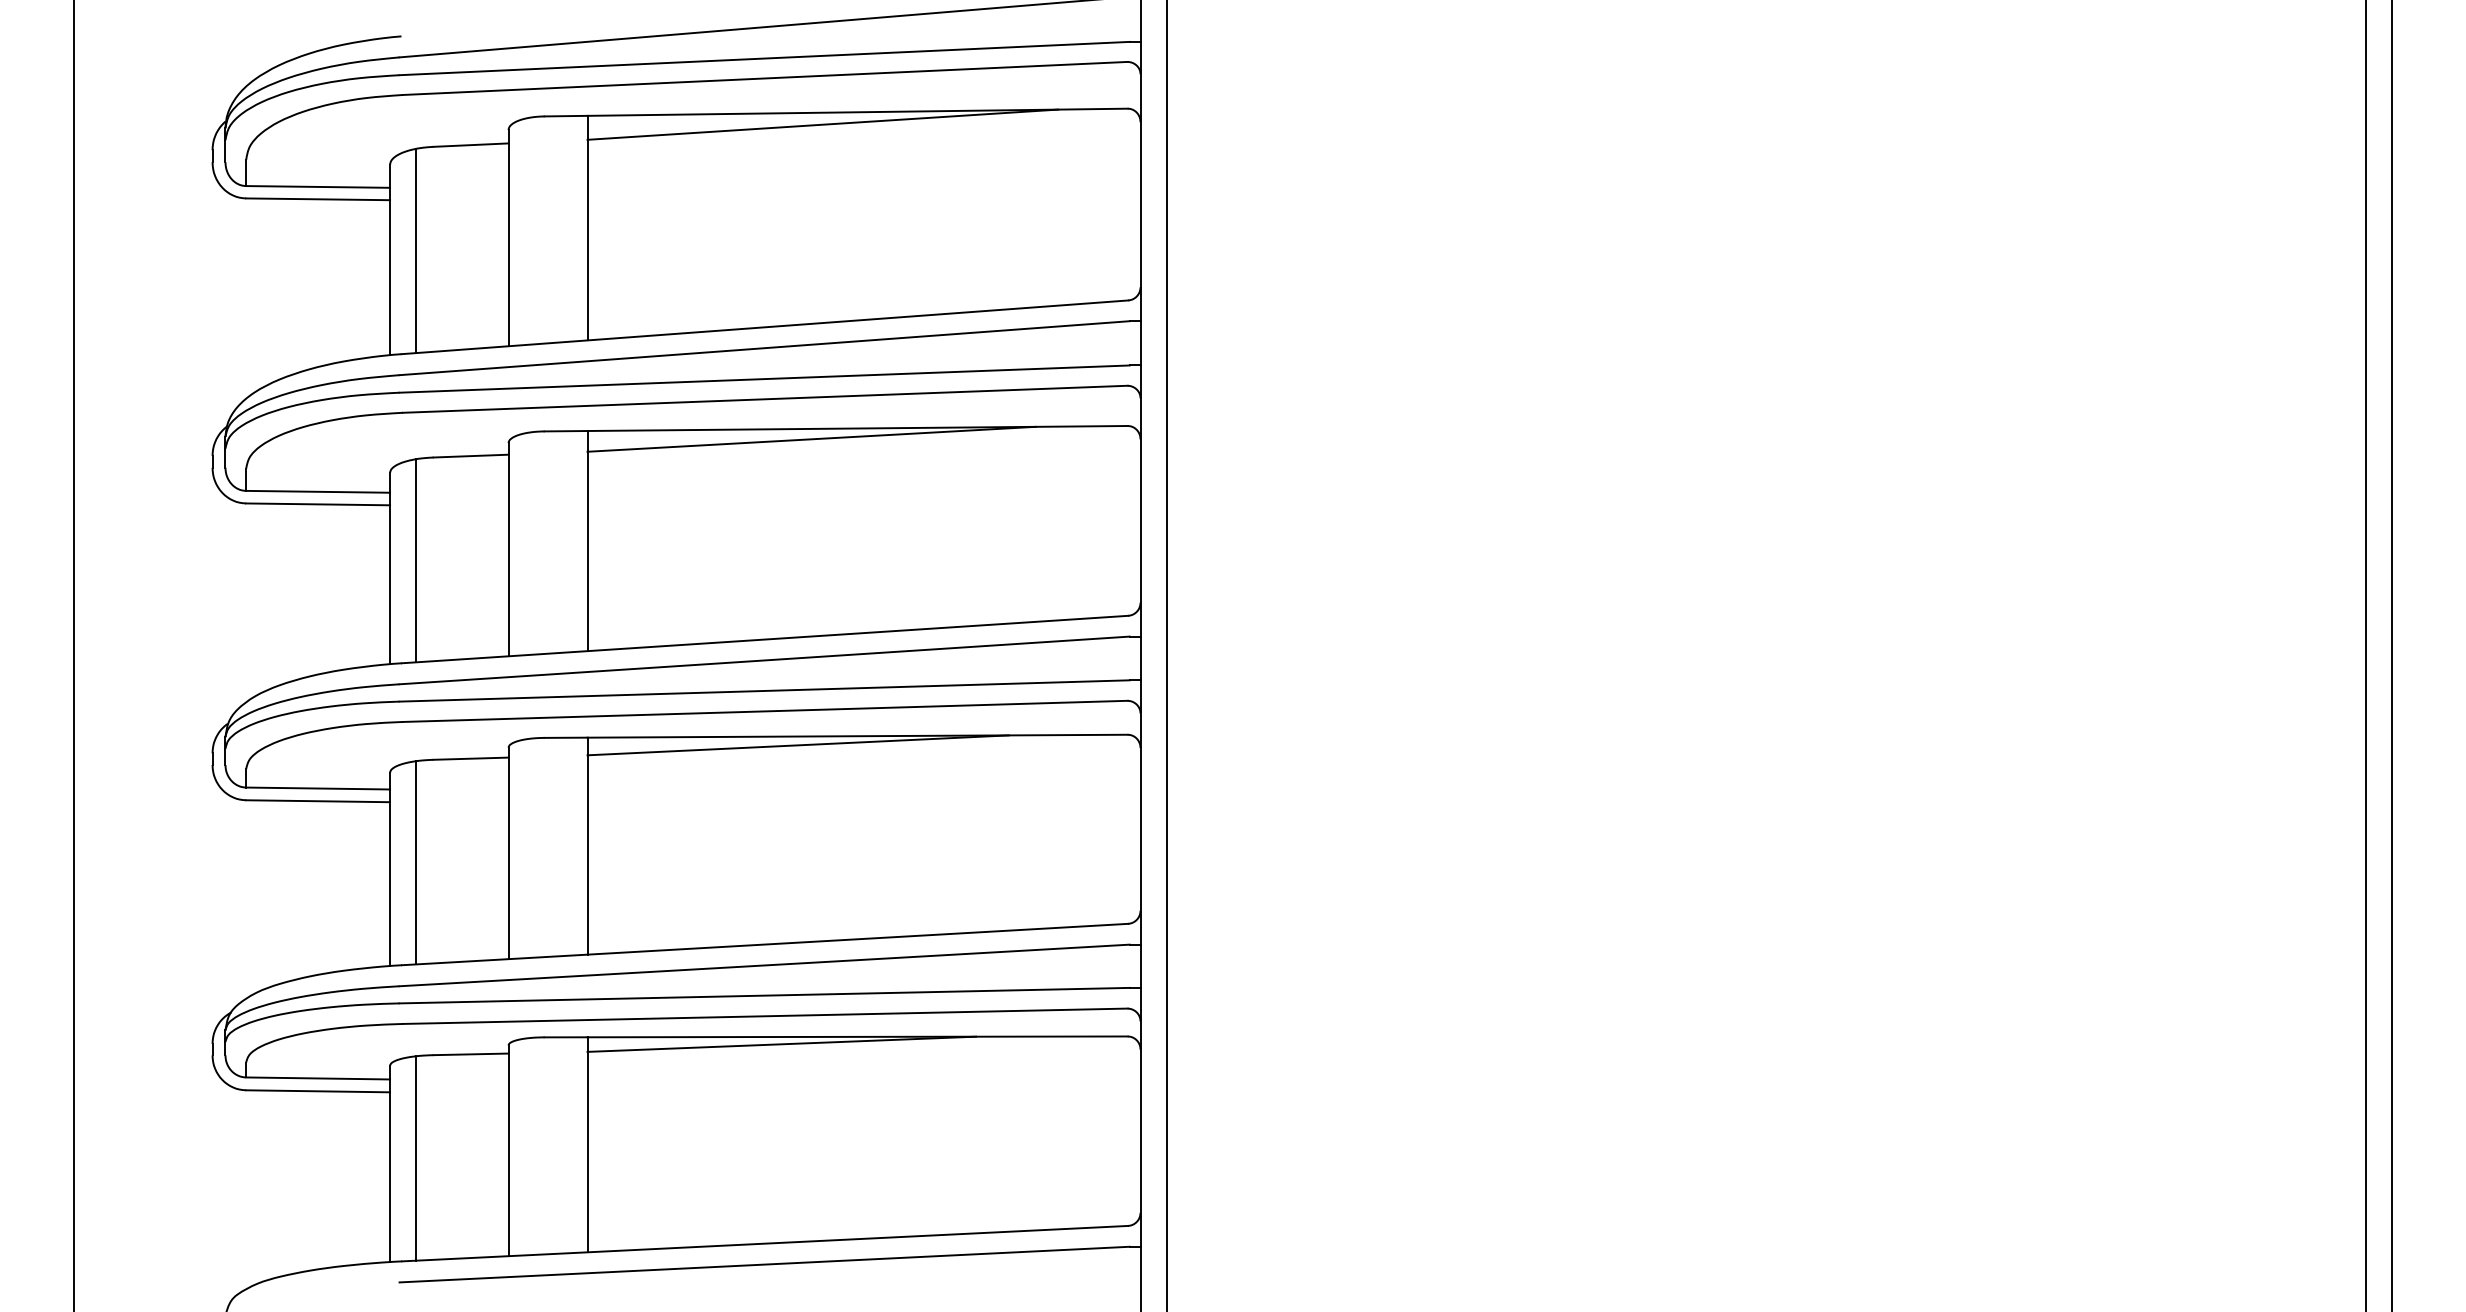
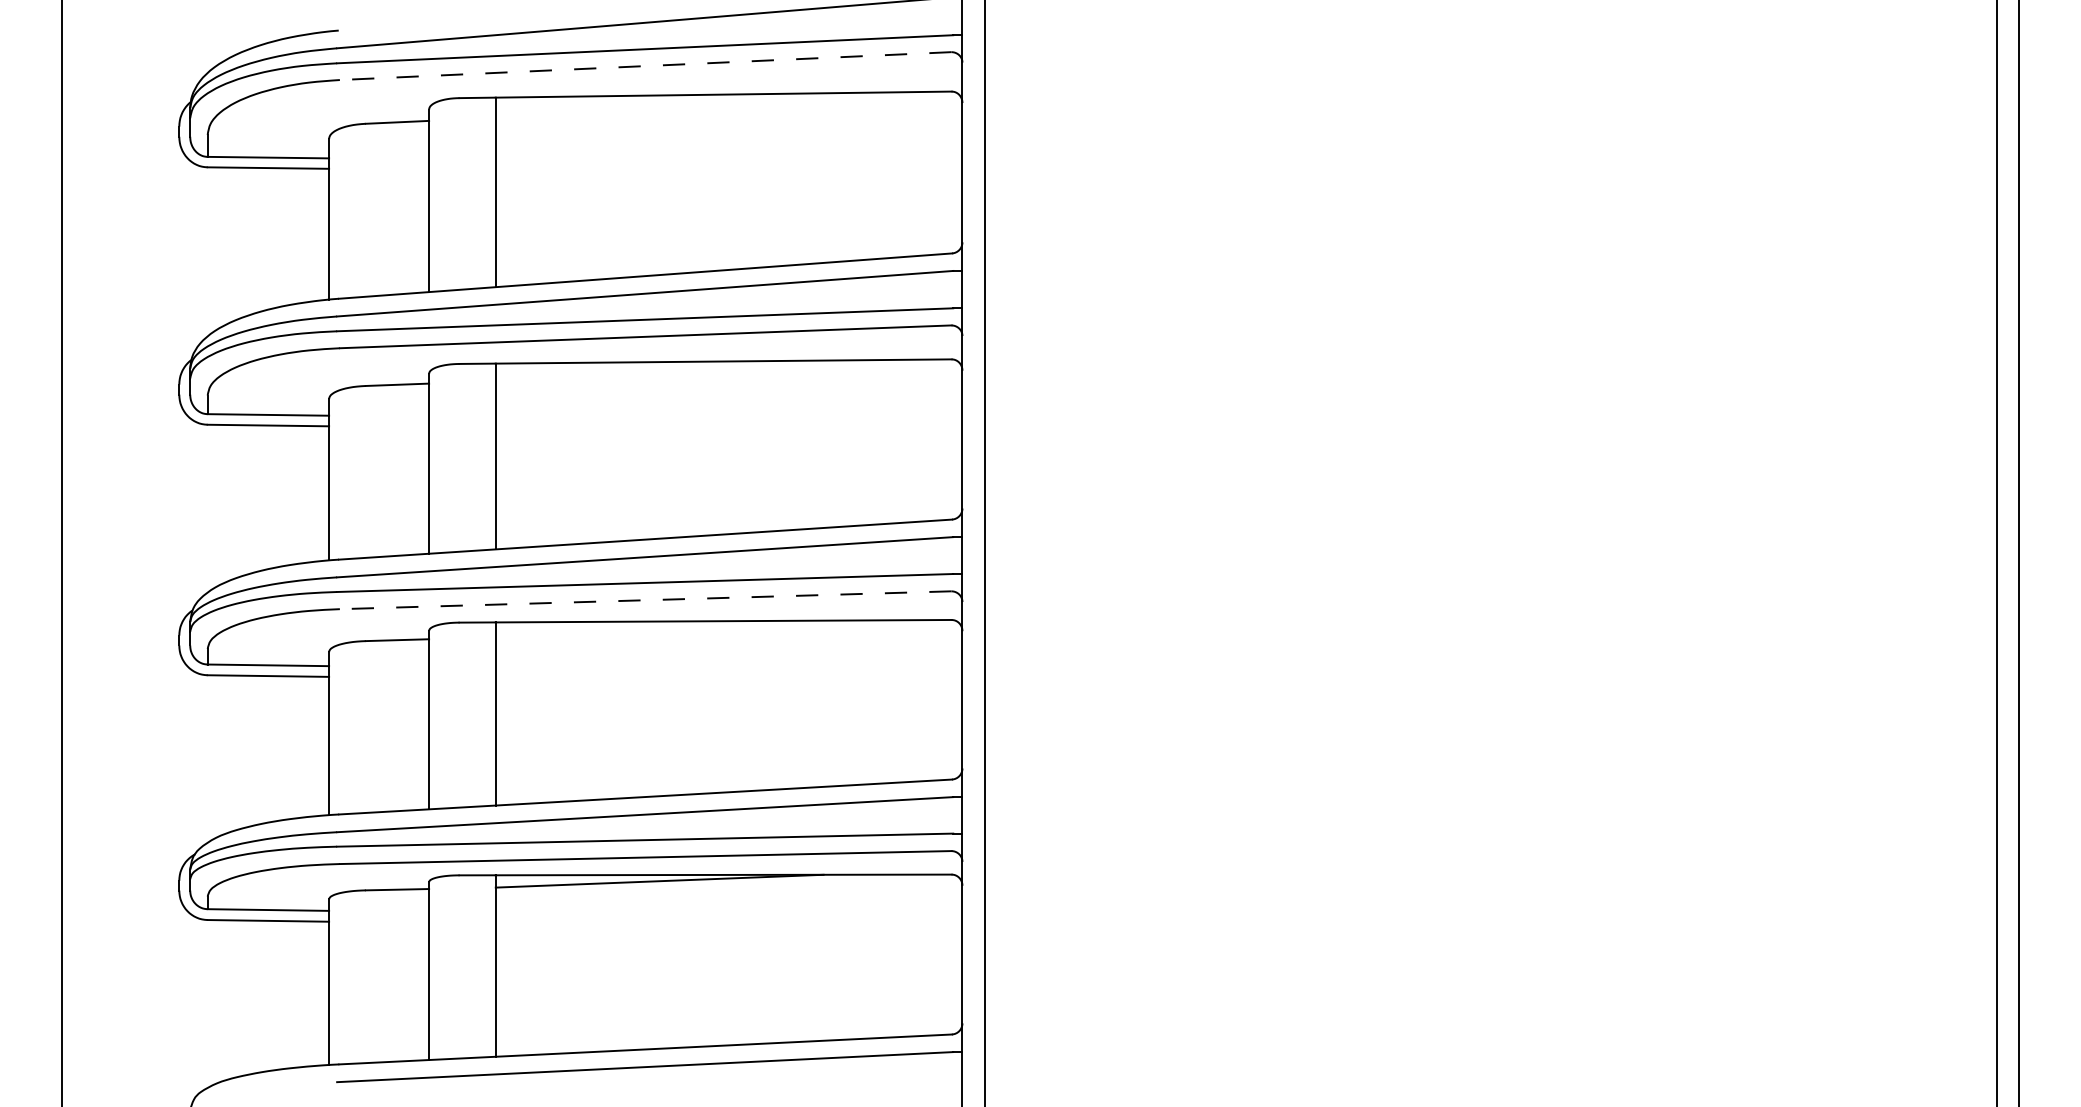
line: (764, 78) -> (645, 66), solid -> dashed
line: (821, 123) -> (693, 104), removed
line: (416, 250) -> (351, 211), removed
line: (811, 439) -> (684, 370), removed
line: (416, 560) -> (351, 472), removed
line: (764, 711) -> (645, 600), solid -> dashed
line: (798, 744) -> (673, 628), removed
line: (416, 862) -> (351, 727), removed
line: (416, 1158) -> (351, 977), removed

